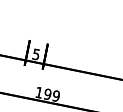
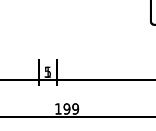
text: (36, 53) -> (47, 71), 5 -> 1

